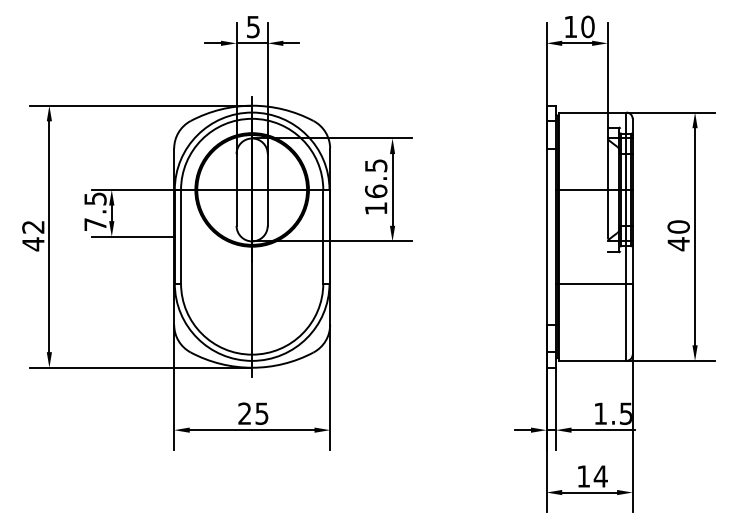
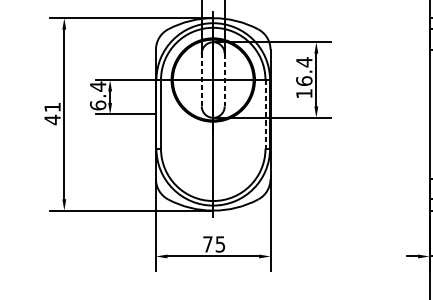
text: (376, 165) -> (304, 62), 16.5 -> 16.4
line: (236, 189) -> (201, 79), solid -> dashed
line: (267, 189) -> (224, 79), solid -> dashed
text: (95, 211) -> (98, 95), 7.5 -> 6.4
text: (33, 227) -> (52, 107), 42 -> 41
line: (323, 236) -> (265, 114), solid -> dashed
text: (244, 413) -> (207, 244), 25 -> 75

